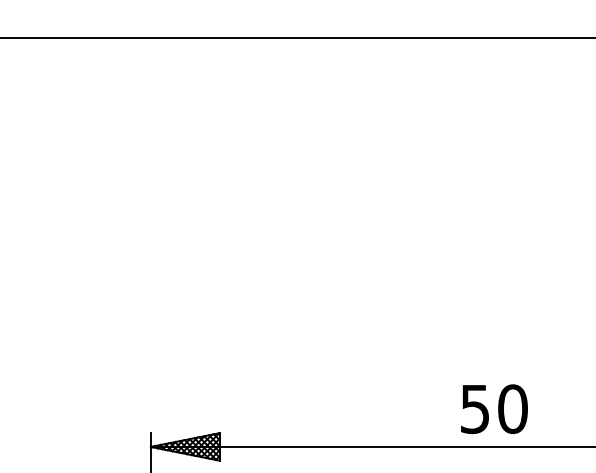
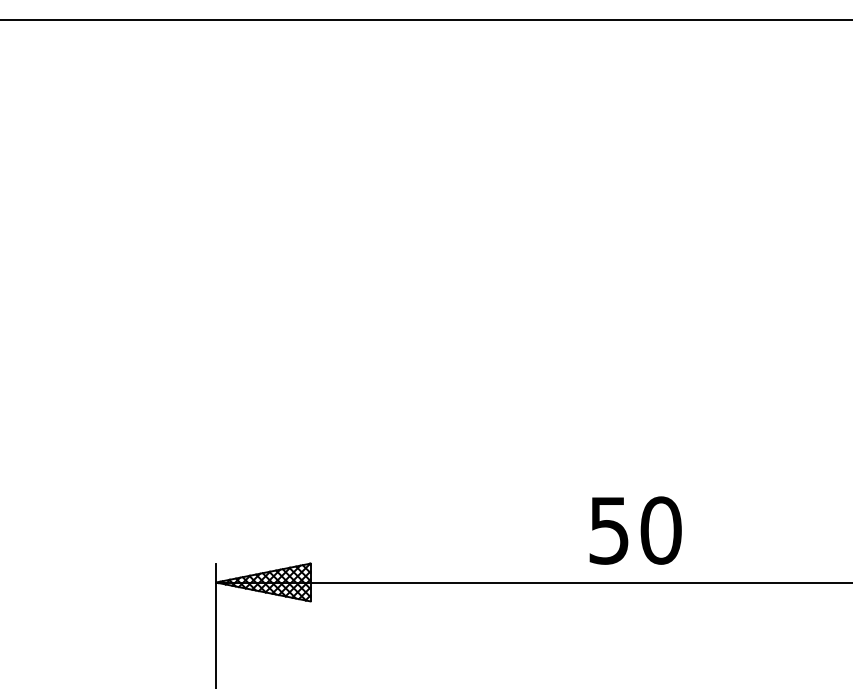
text: (494, 409) -> (635, 530), moved

